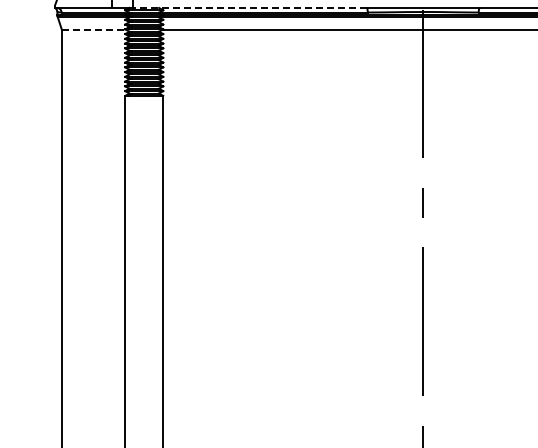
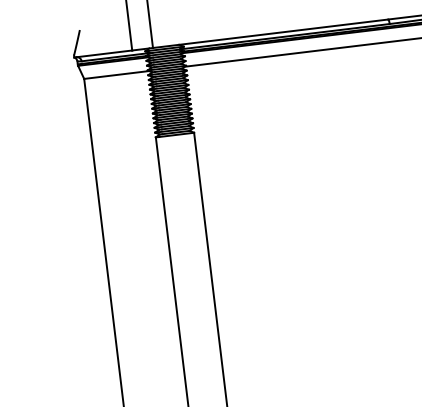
line: (250, 7) -> (271, 33), dashed -> solid
line: (94, 30) -> (116, 75), dashed -> solid

